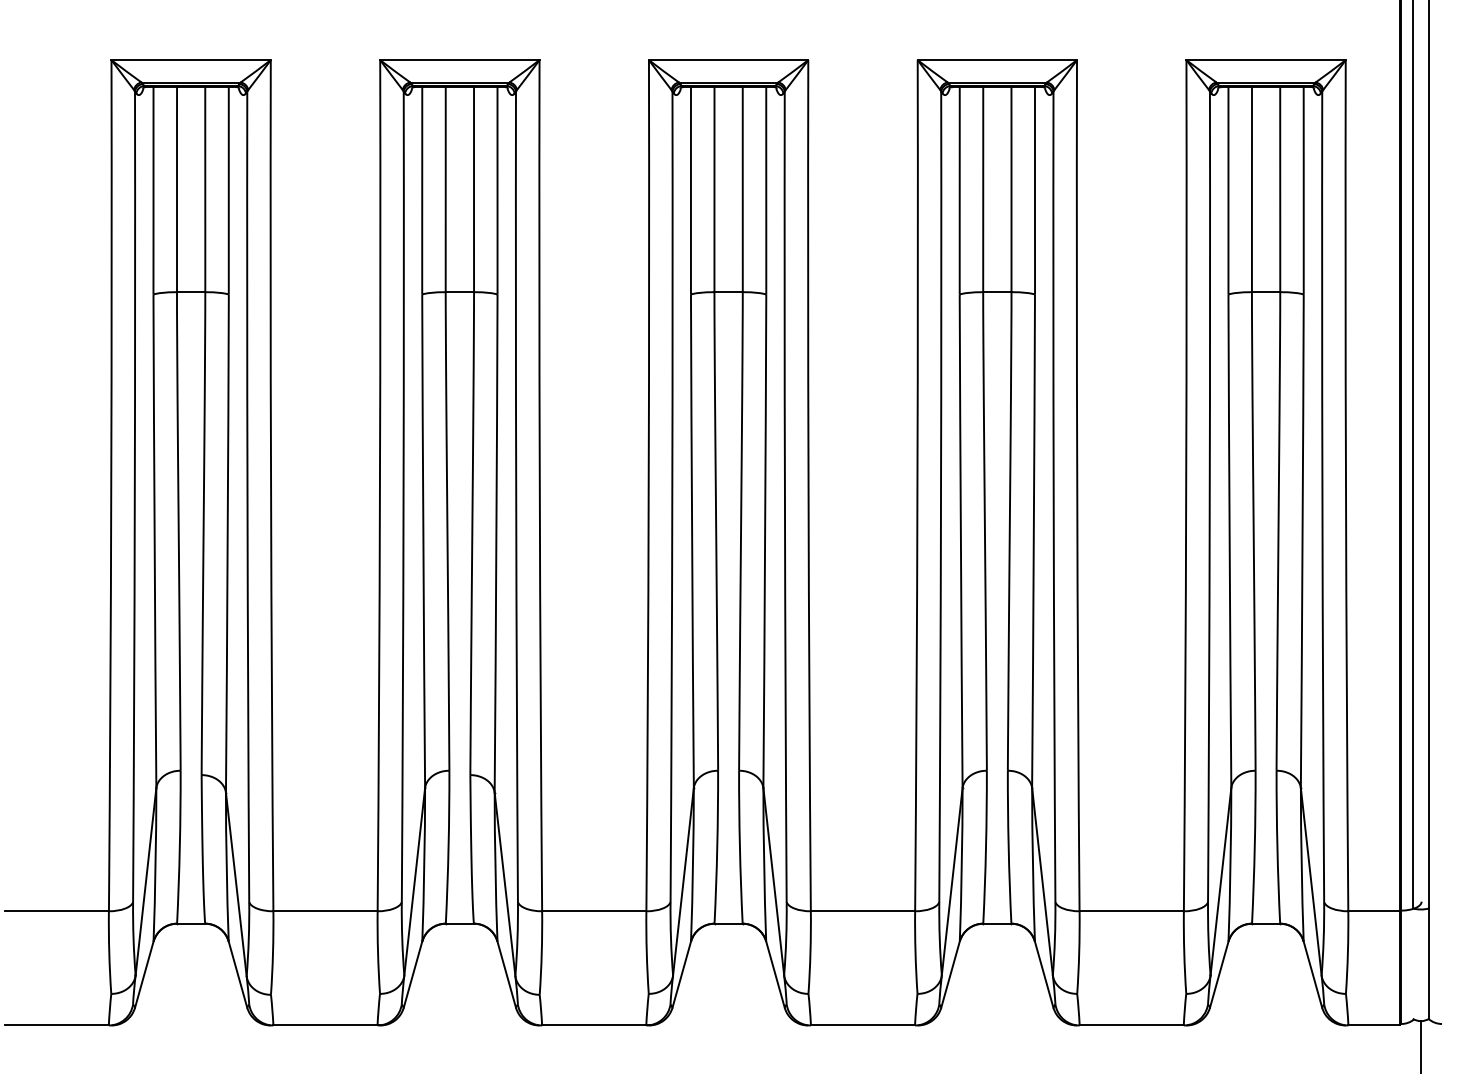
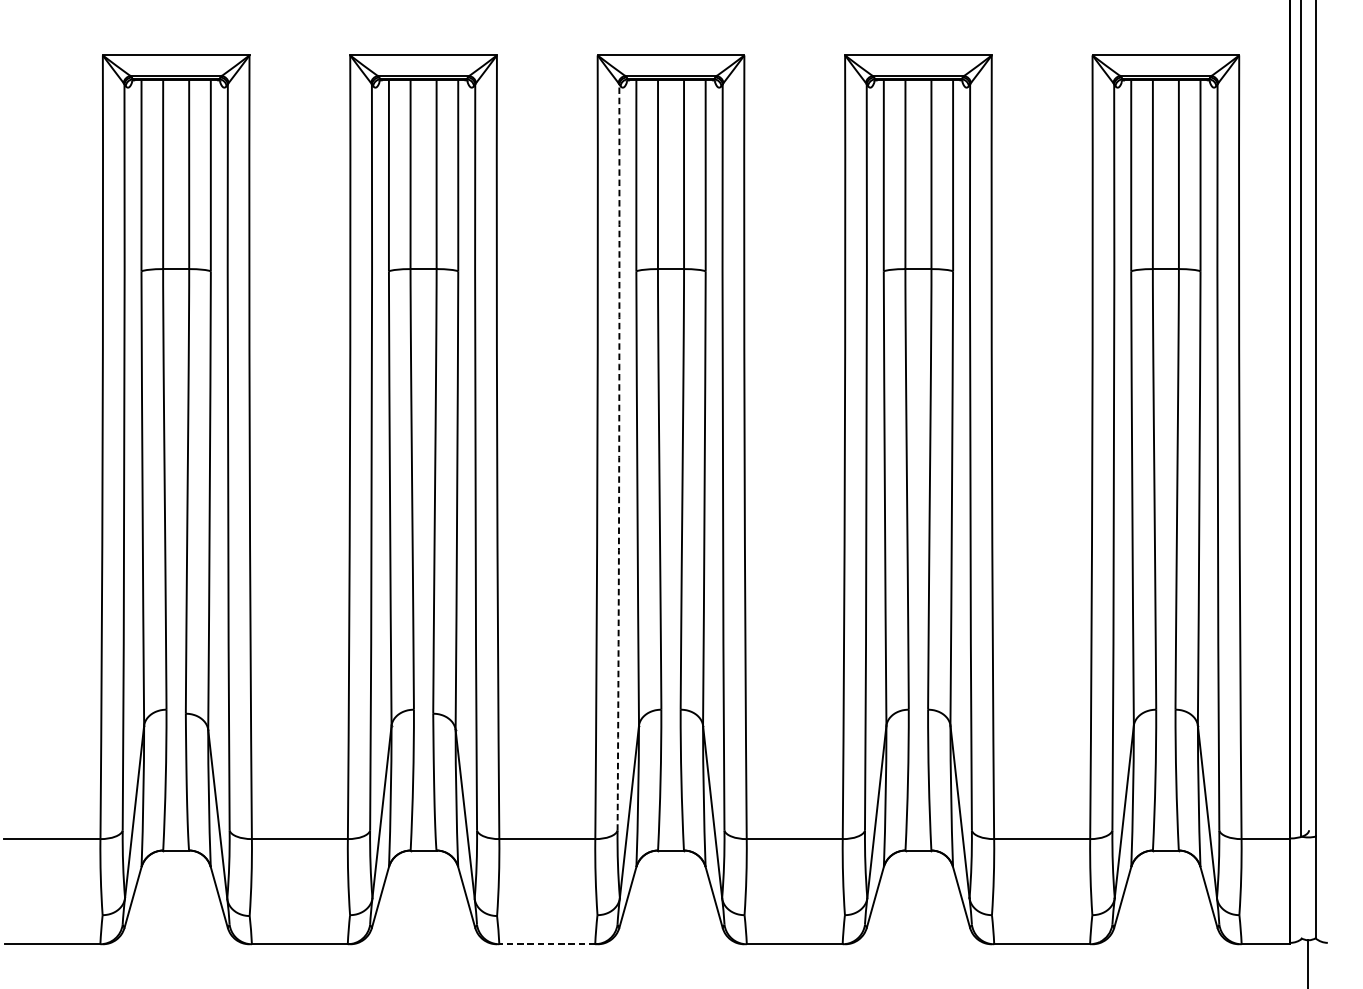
arc: (672, 496) -> (619, 457), solid -> dashed
line: (593, 1025) -> (546, 944), solid -> dashed

